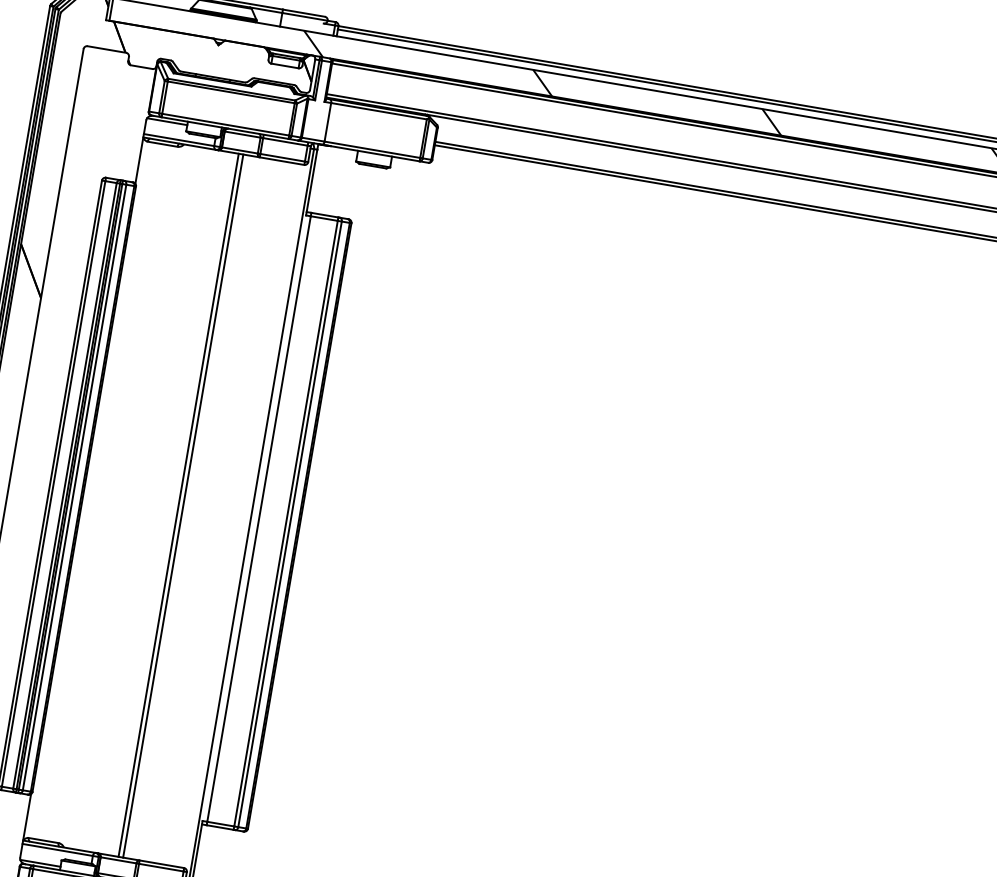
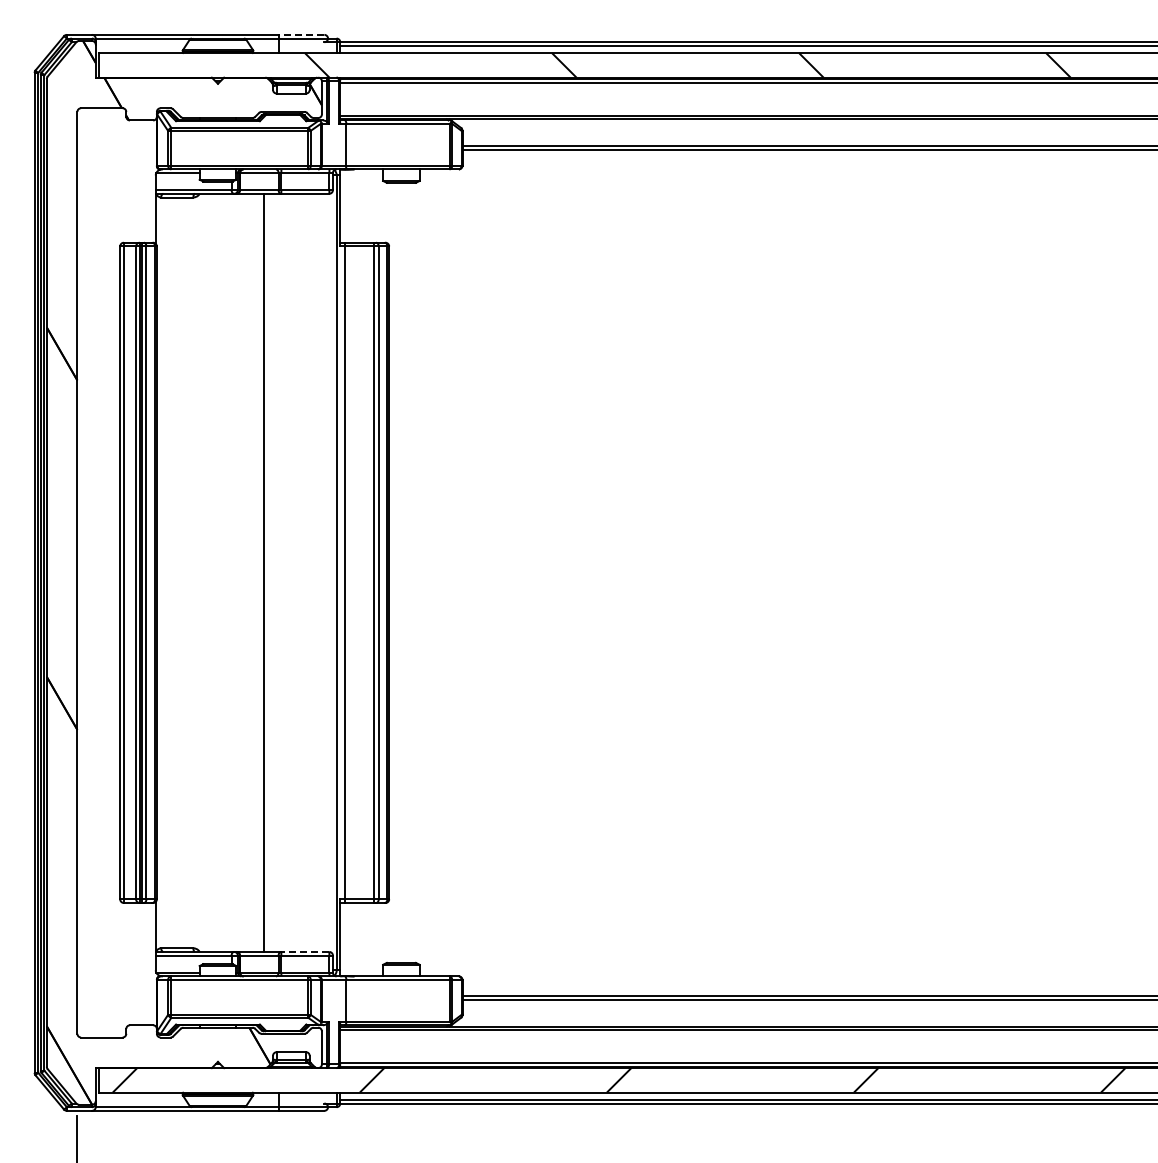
line: (303, 12) -> (301, 34), solid -> dashed
line: (178, 504) -> (258, 572), removed
line: (161, 863) -> (304, 951), solid -> dashed

